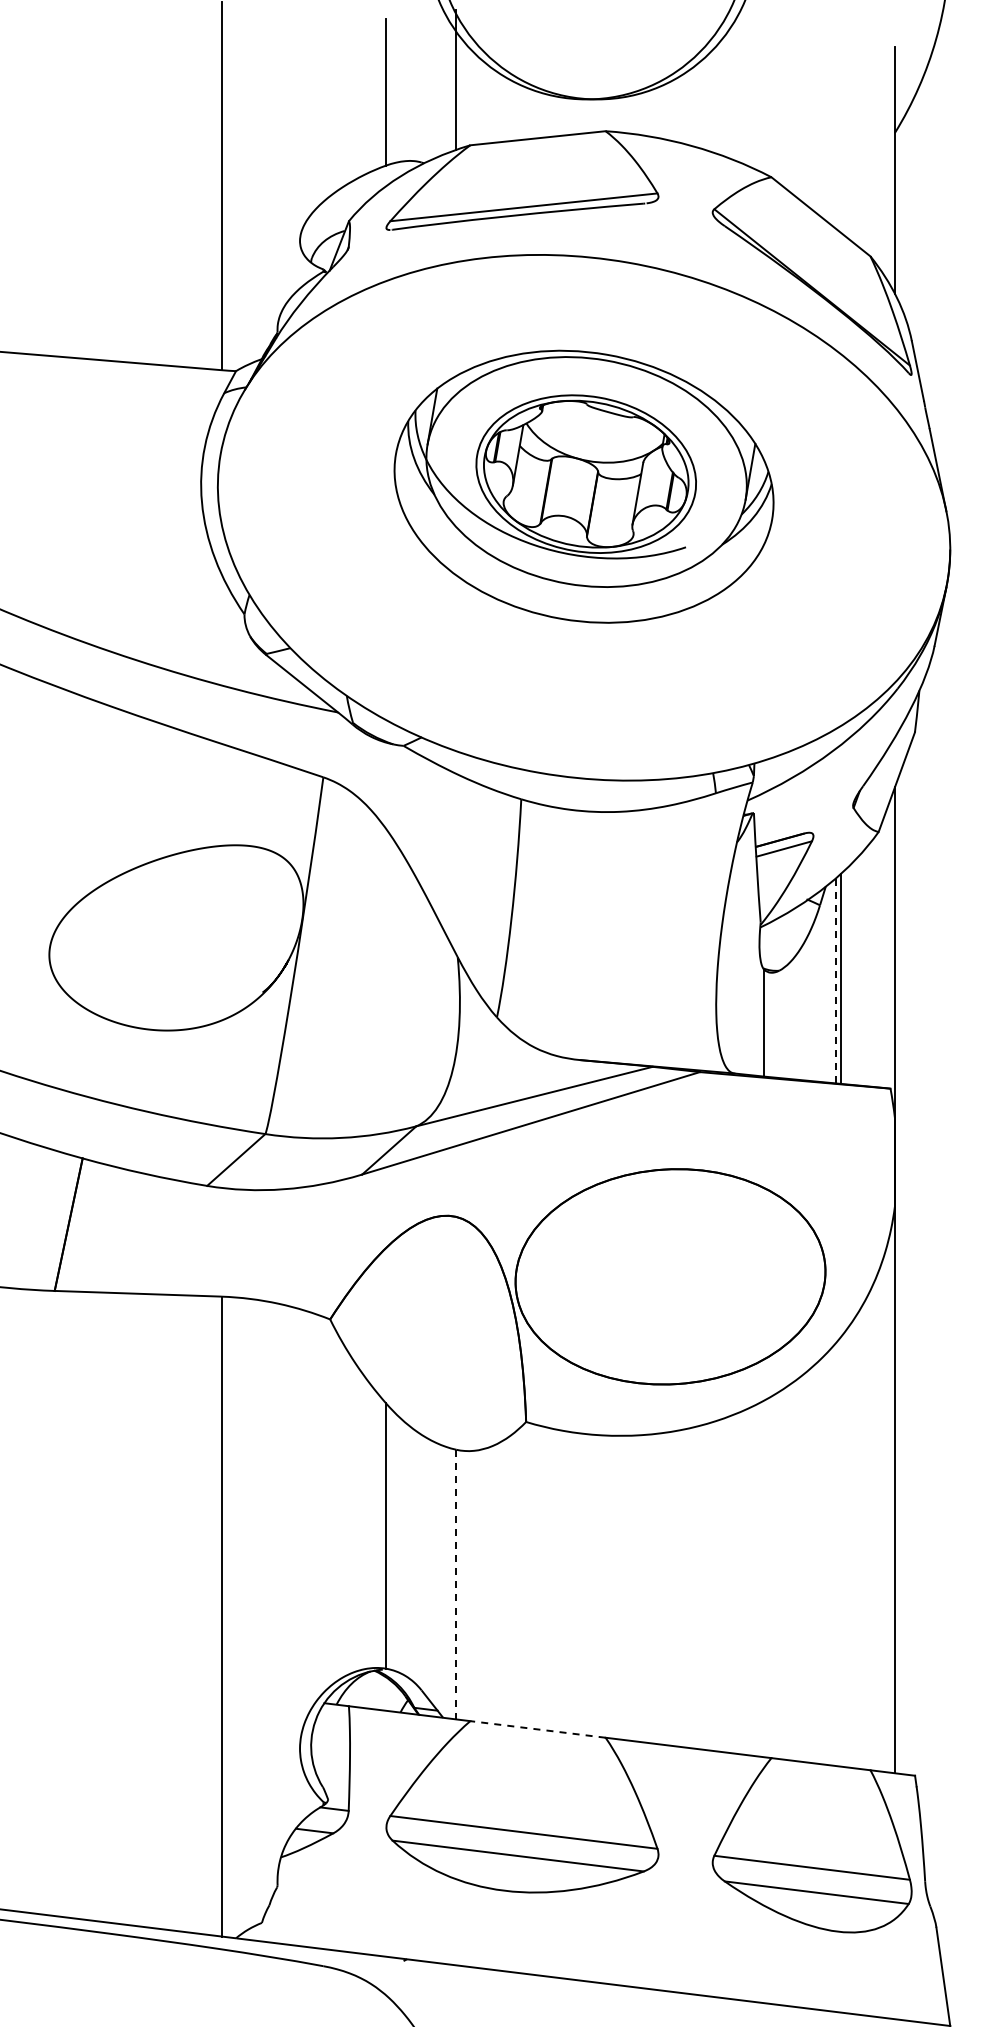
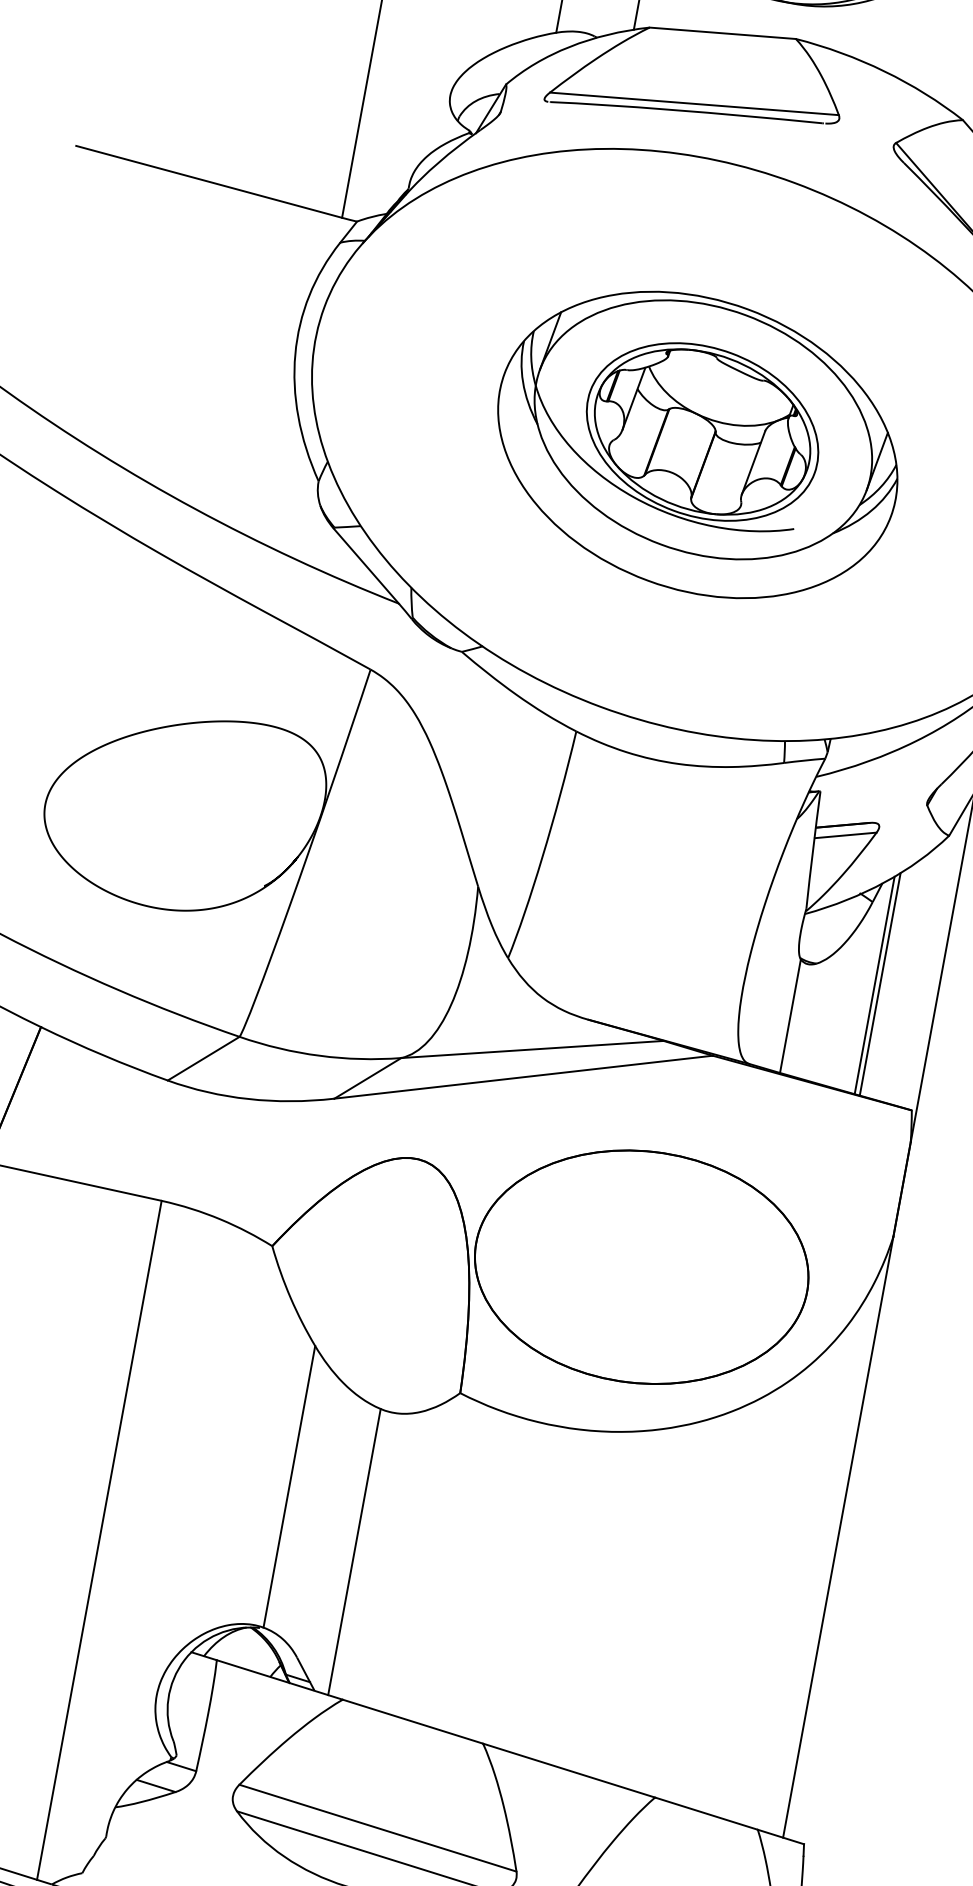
part: (583, 486) -> (697, 444), moved
line: (835, 980) -> (874, 984), dashed -> solid
line: (456, 1584) -> (354, 1552), dashed -> solid
line: (537, 1729) -> (412, 1721), dashed -> solid

